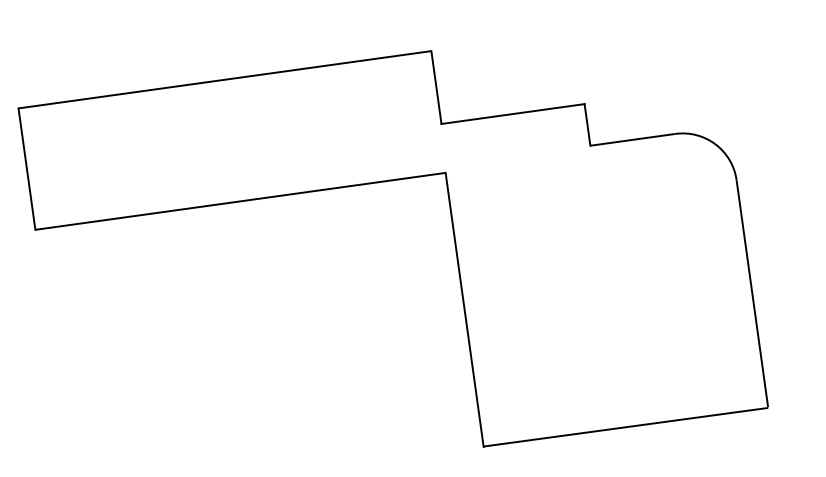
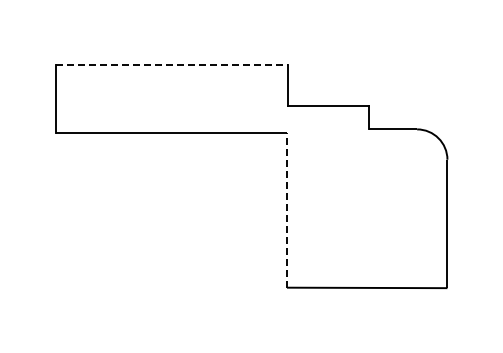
line: (225, 79) -> (172, 64), solid -> dashed
line: (463, 309) -> (286, 210), solid -> dashed

